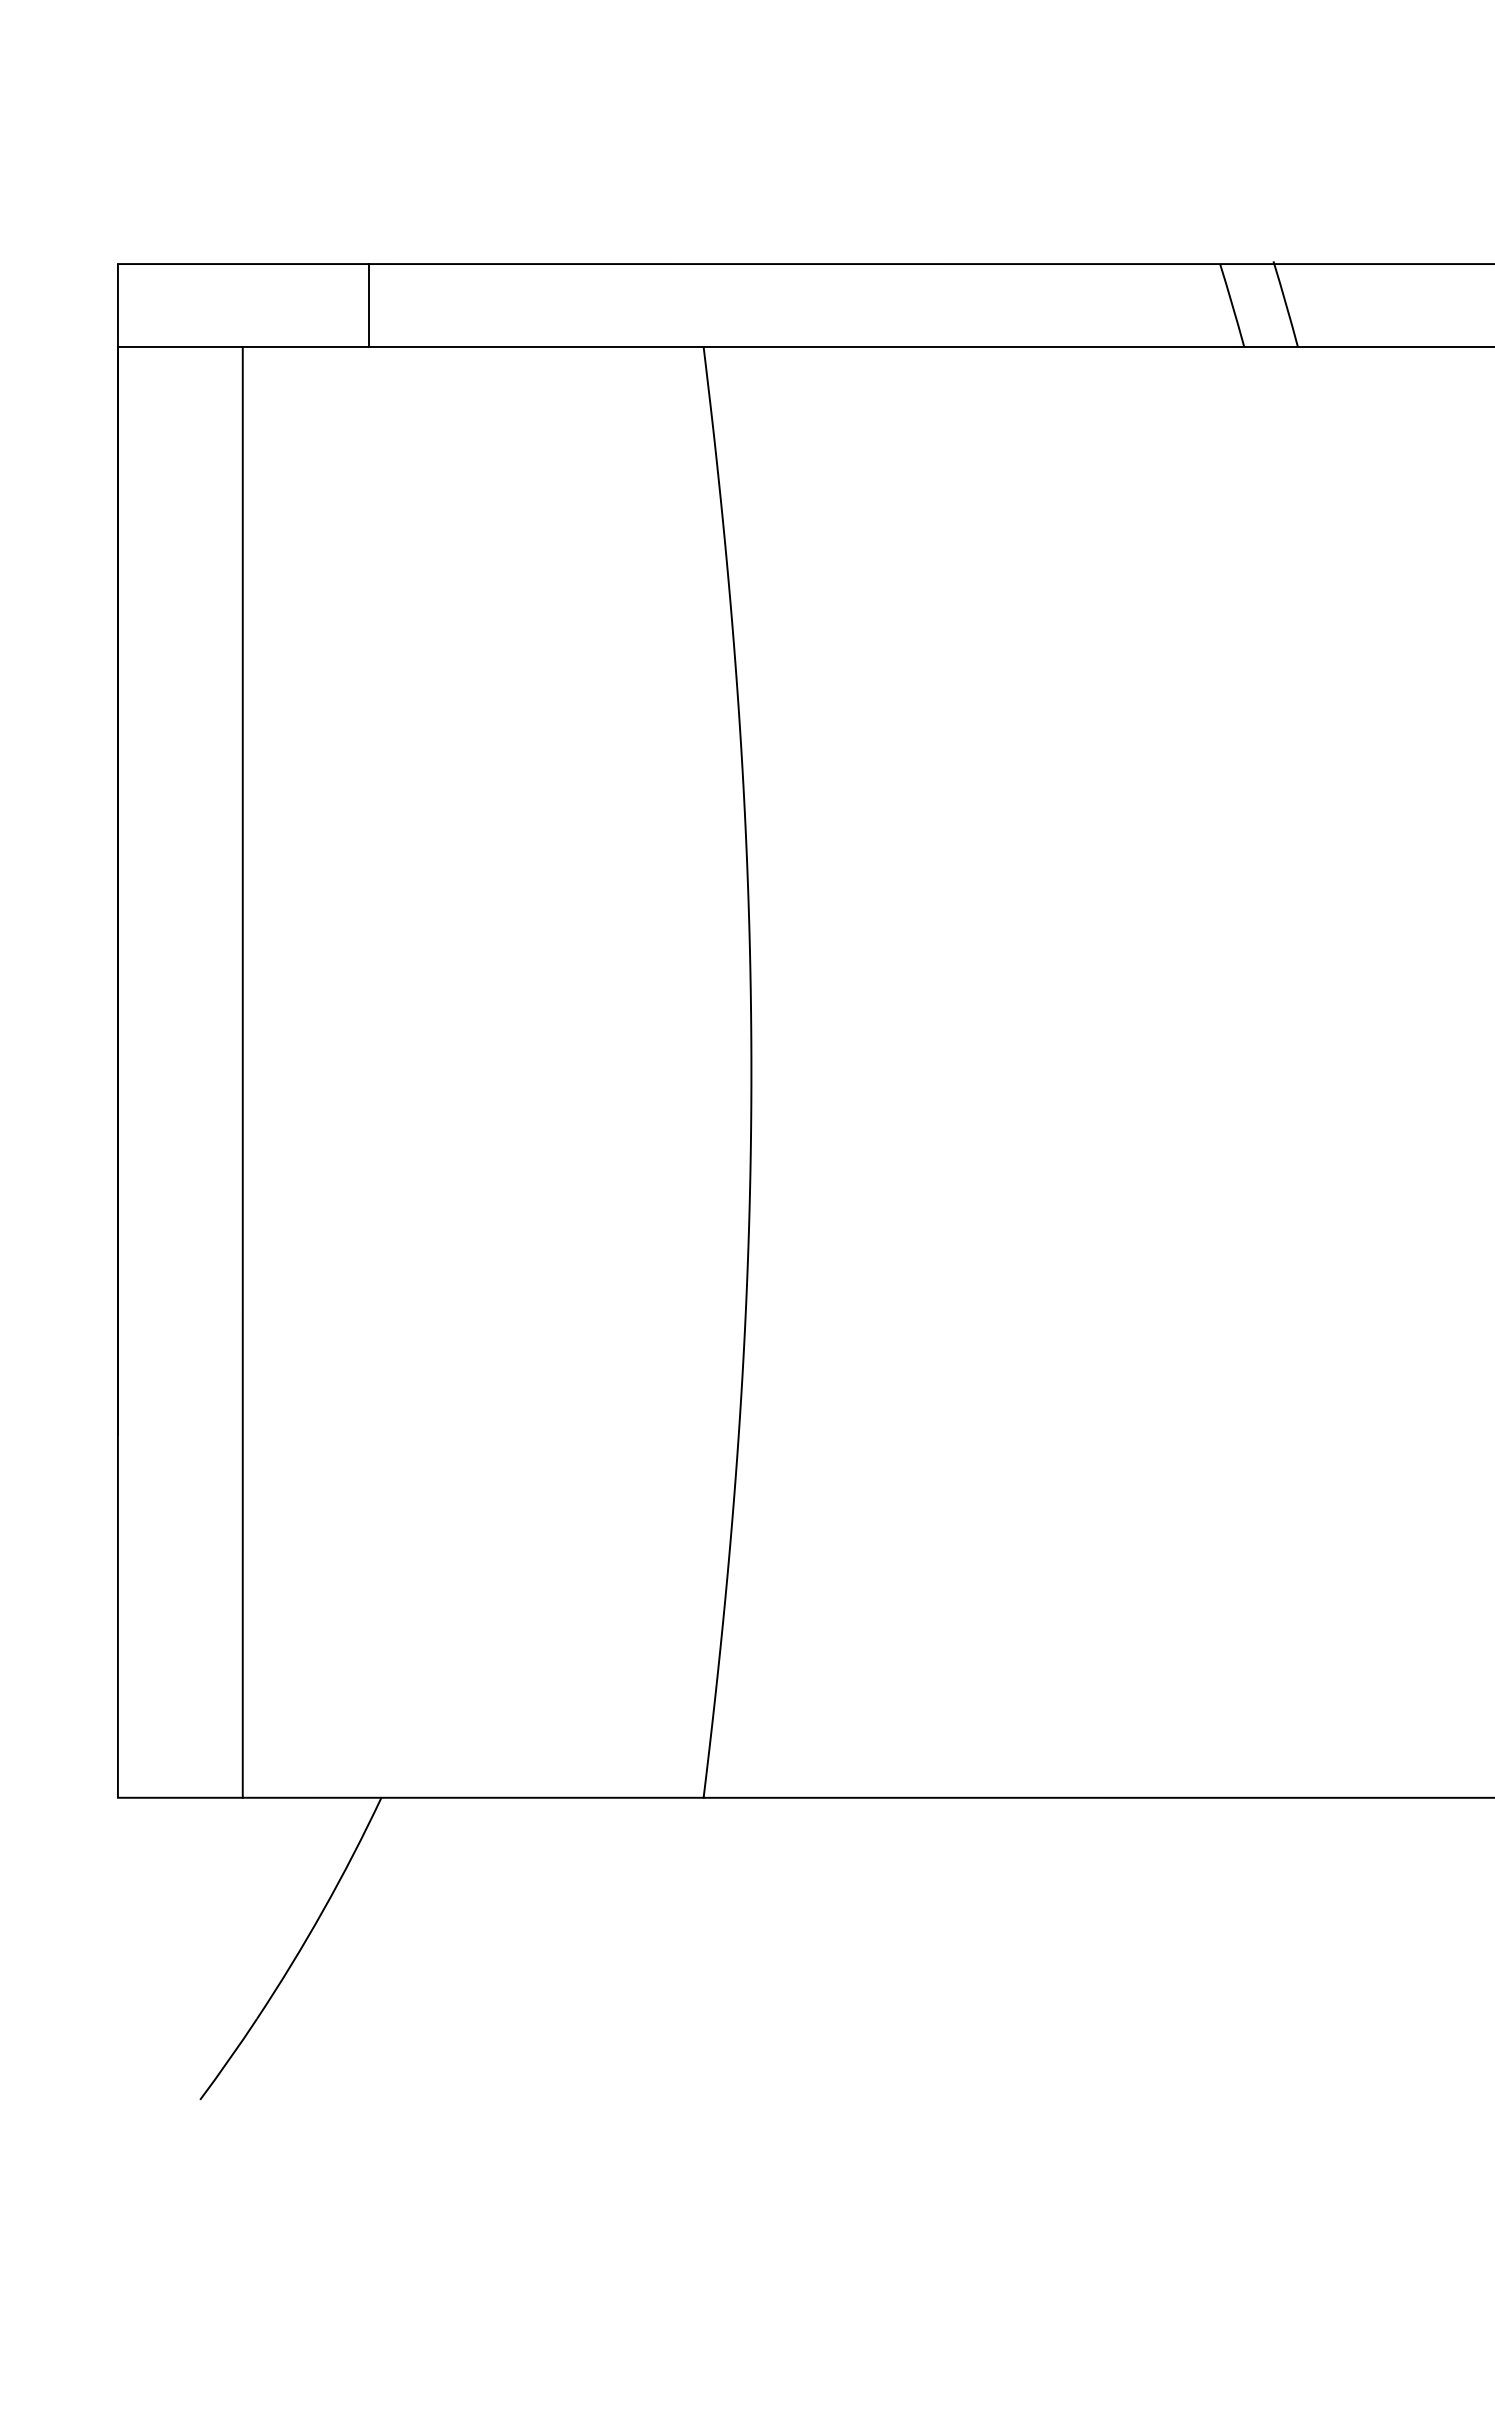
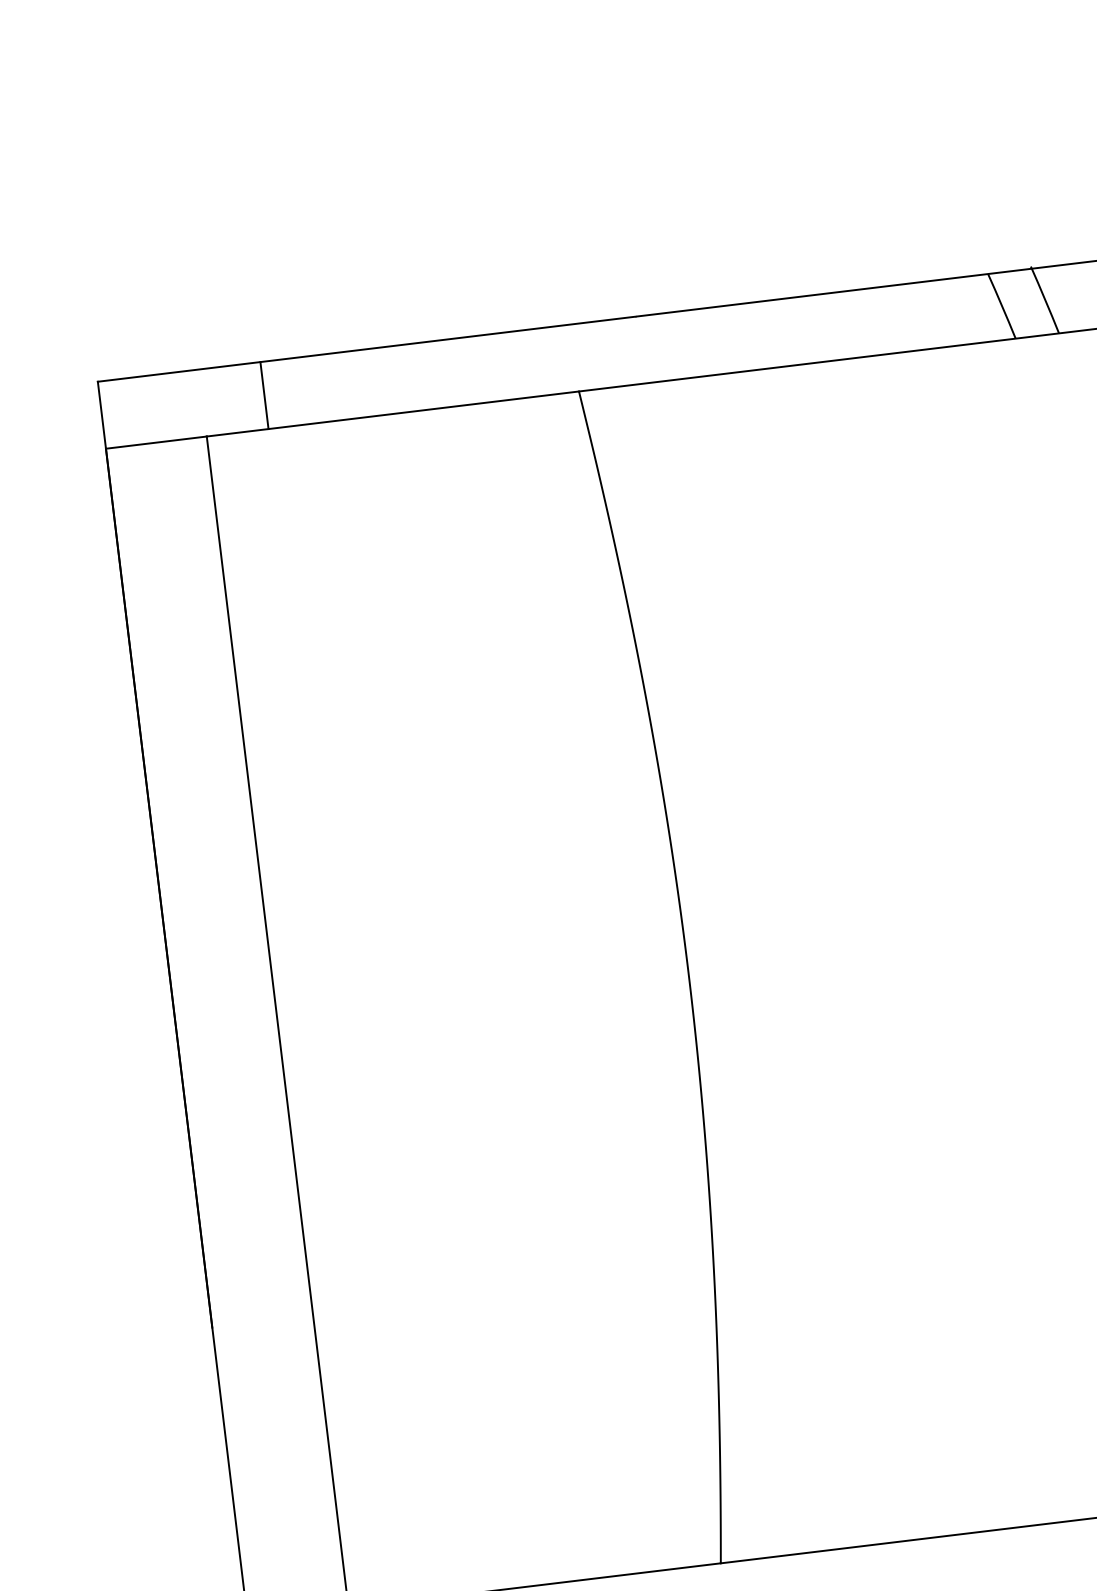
line: (369, 305) -> (264, 395), moved

